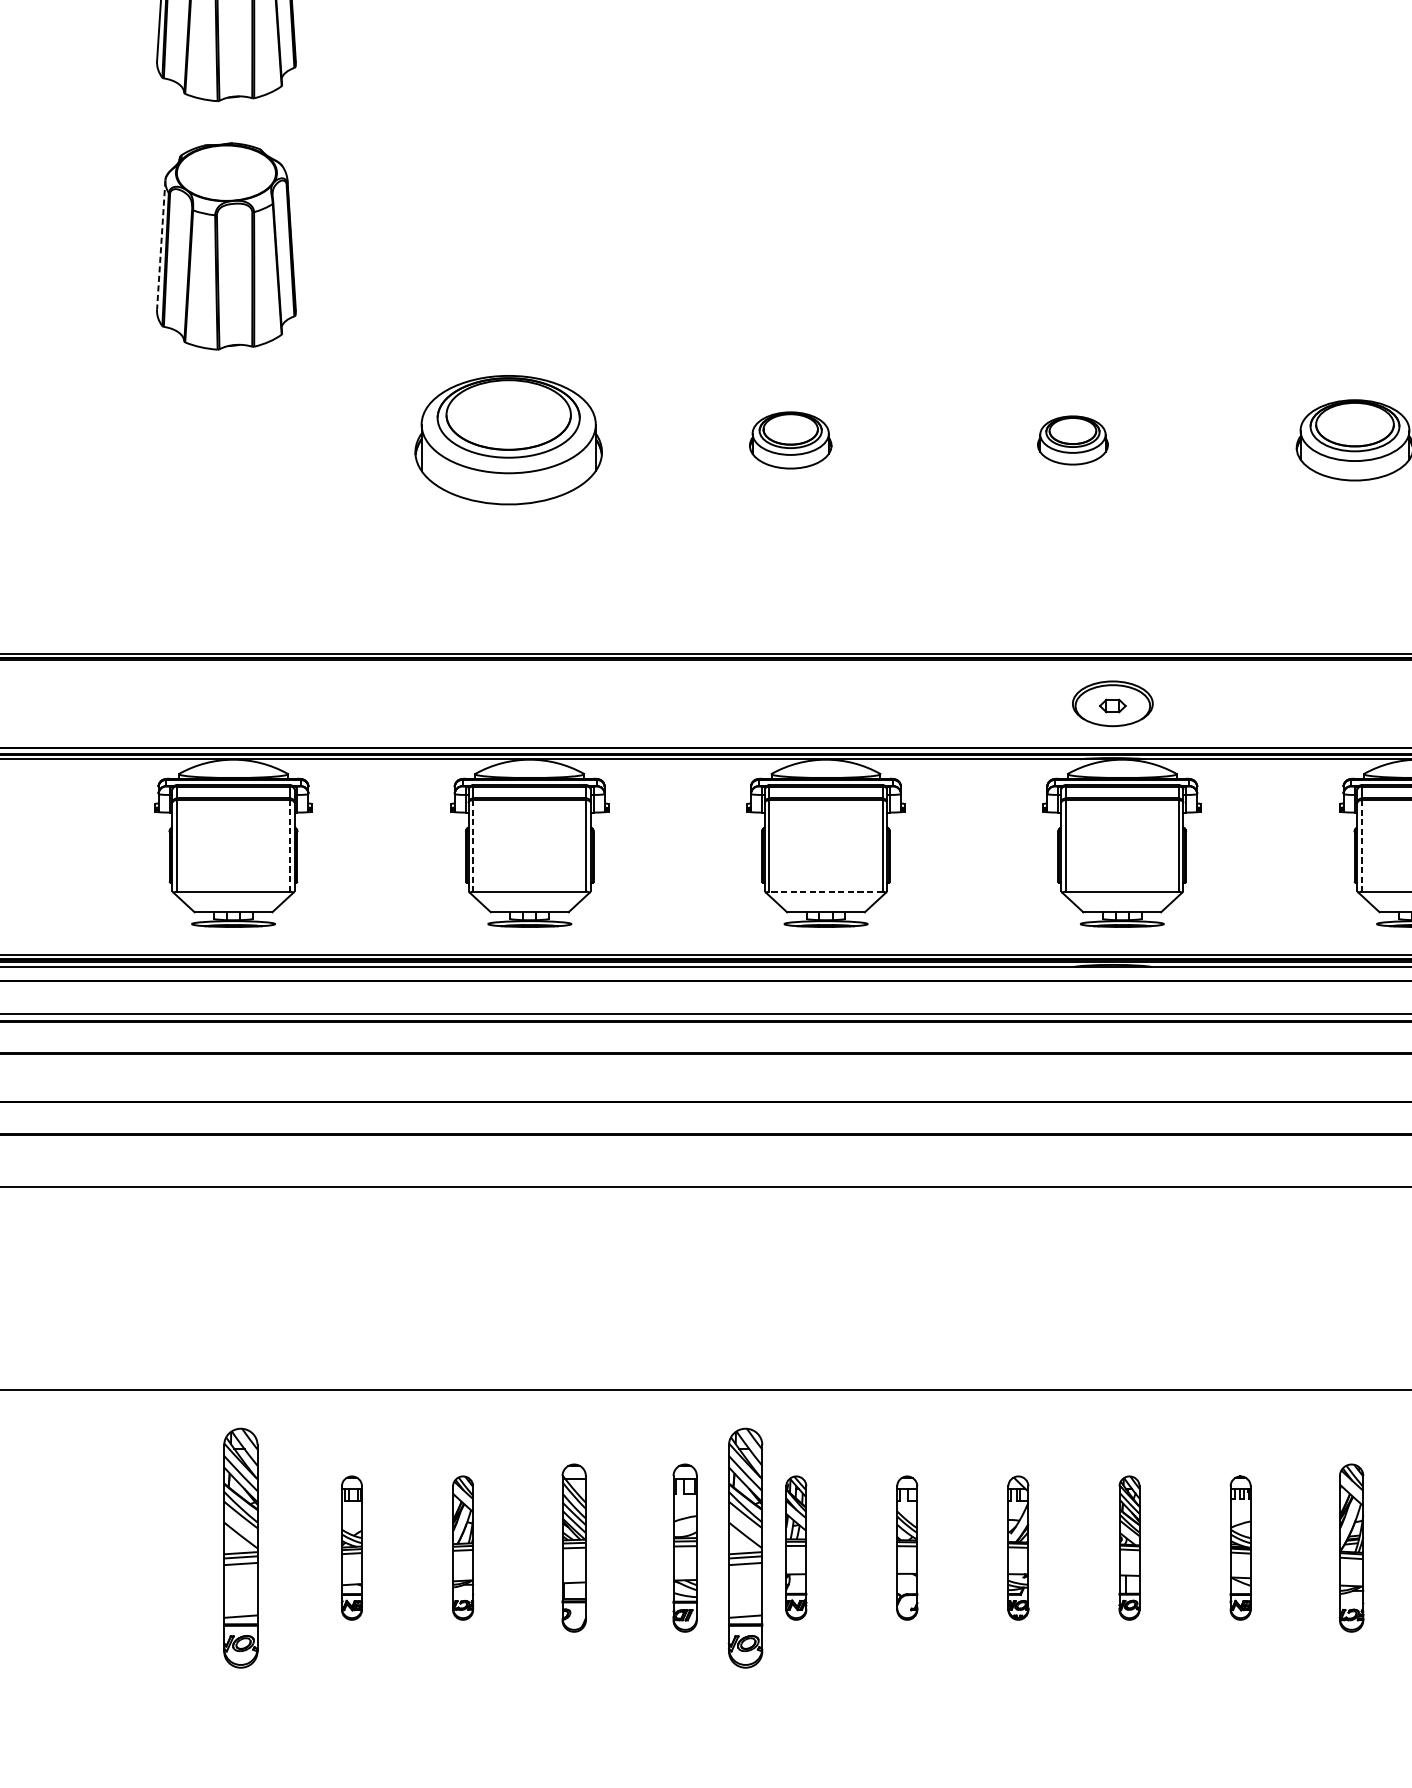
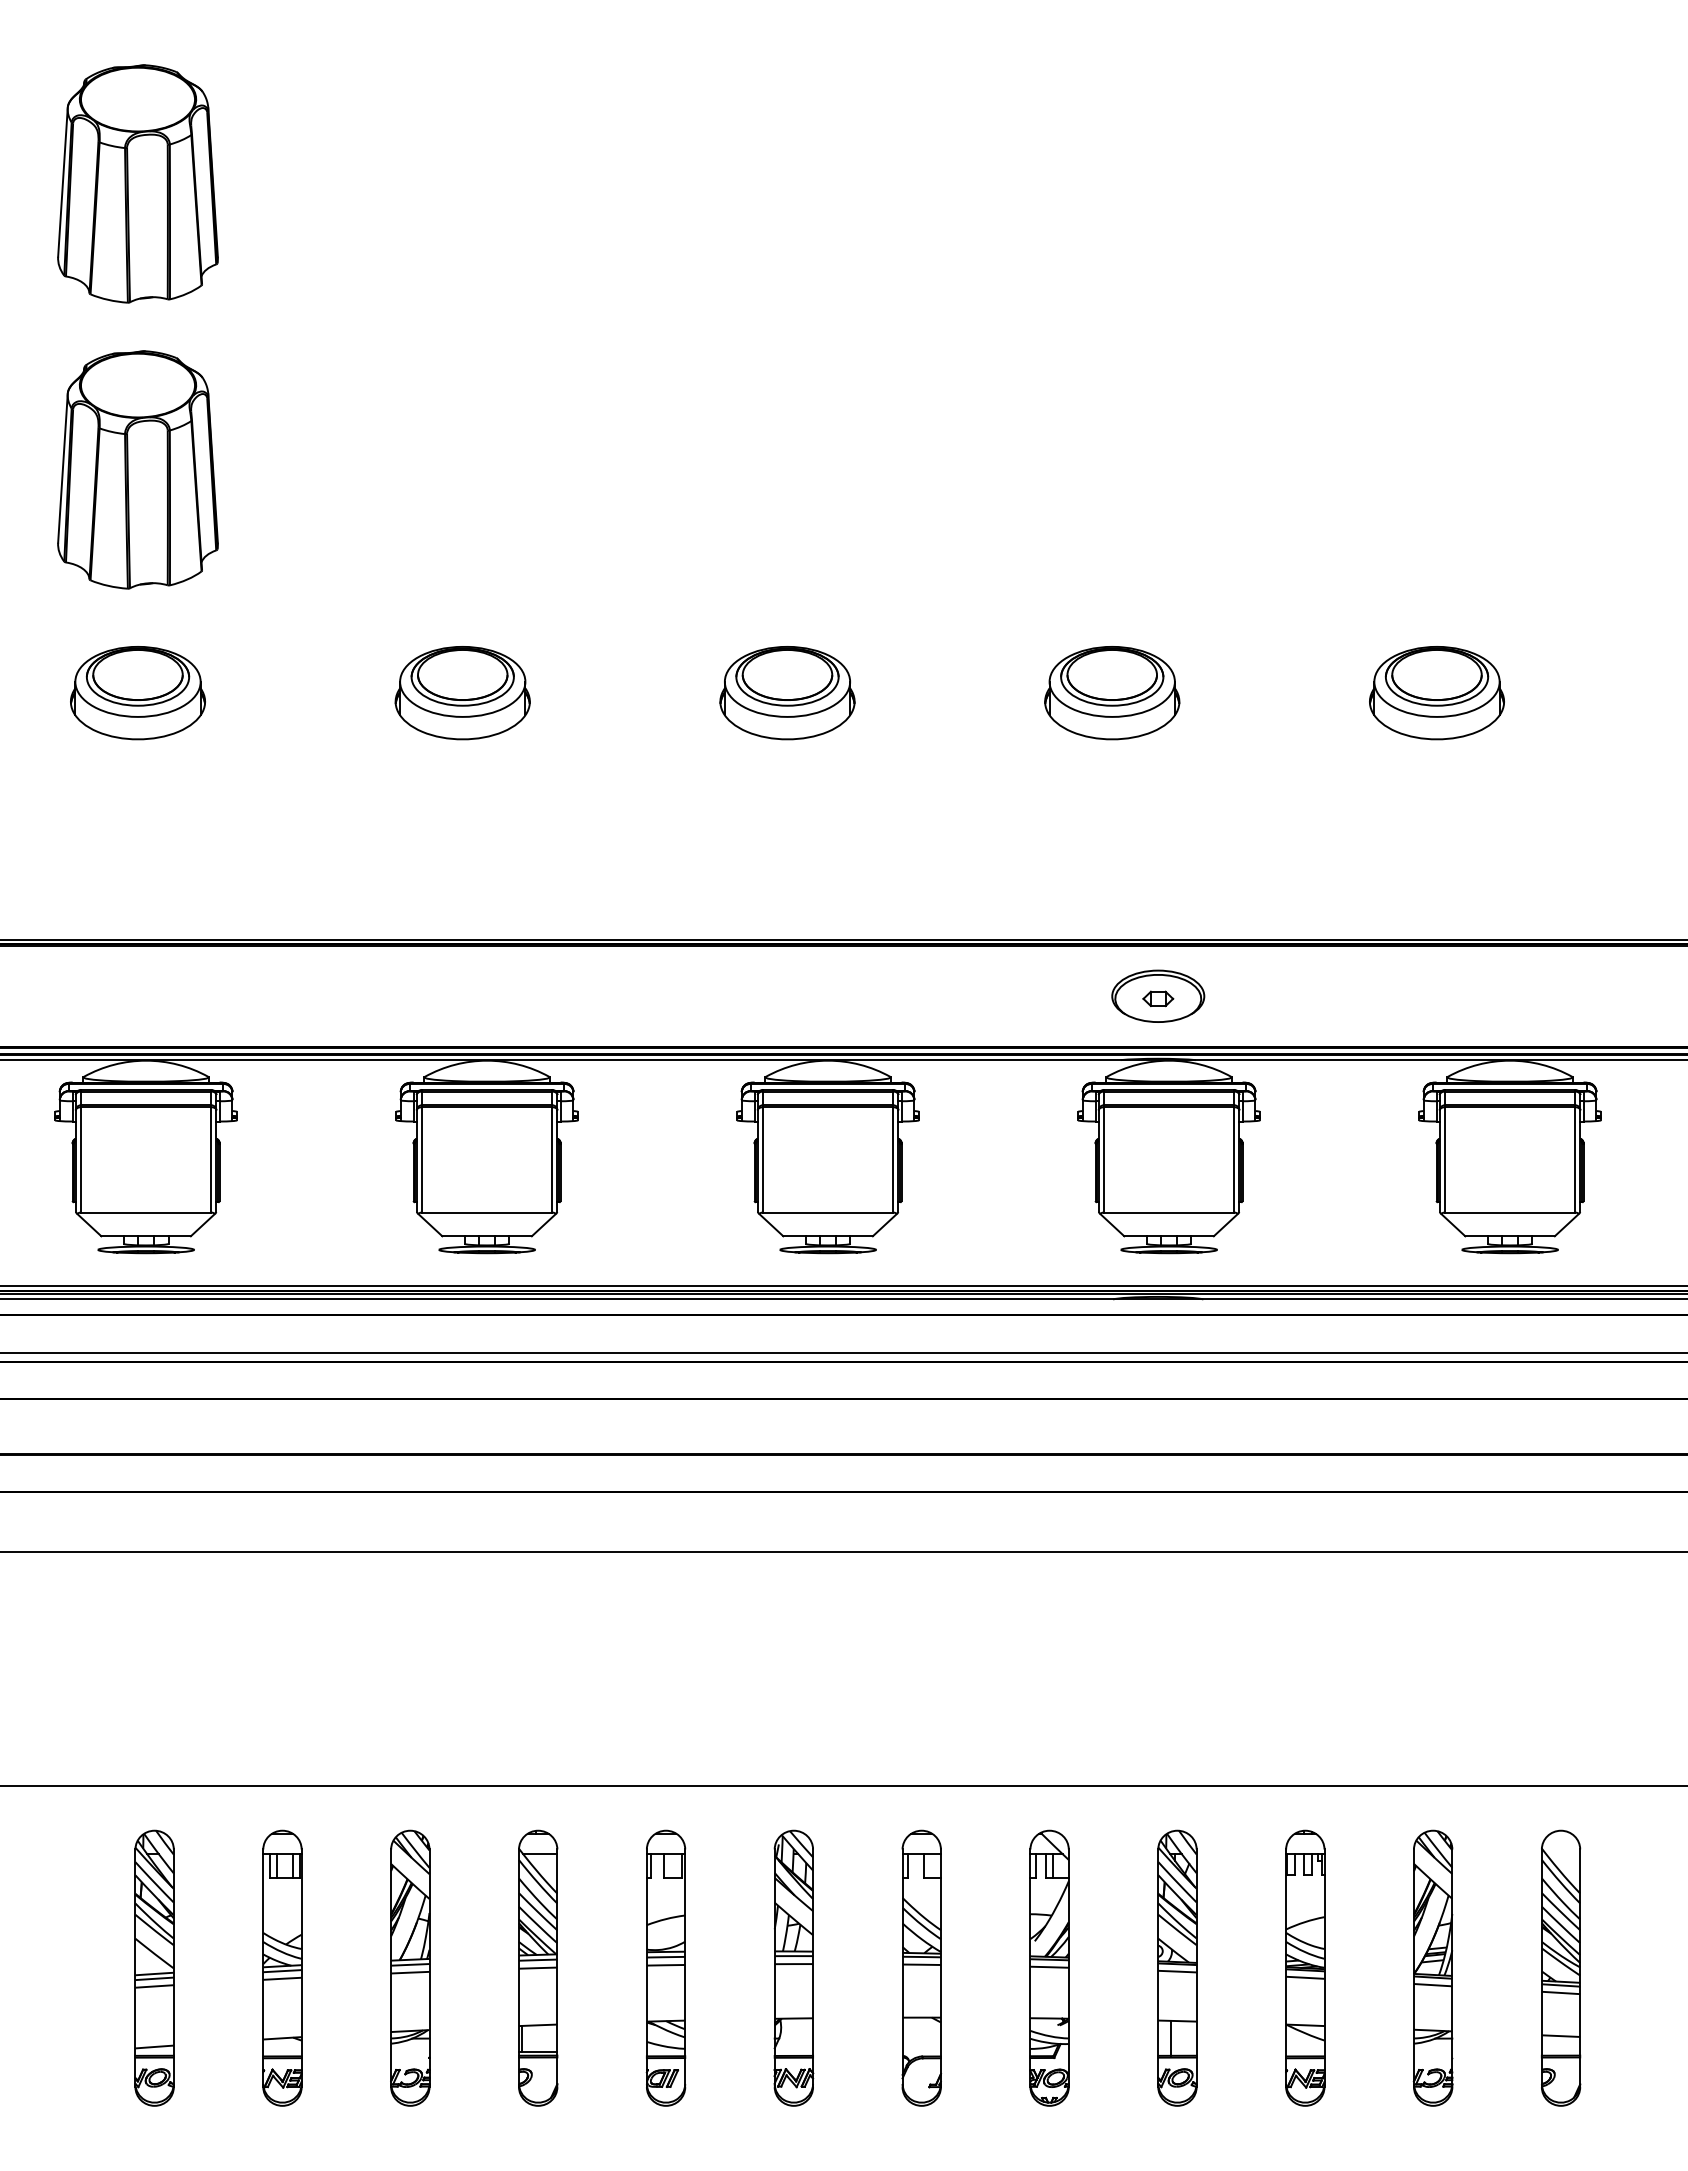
line: (160, 245) -> (62, 468), dashed -> solid
part: (226, 440) -> (137, 693), added
part: (508, 440) -> (462, 693), size x0.62
part: (790, 440) -> (787, 693), size x1.43
part: (1073, 440) -> (1112, 693), size x1.67
line: (290, 845) -> (211, 1159), dashed -> solid
line: (472, 845) -> (421, 1159), dashed -> solid
line: (1361, 845) -> (1444, 1159), dashed -> solid
line: (825, 891) -> (827, 1212), dashed -> solid
part: (351, 1547) -> (282, 1967), size x1.67
part: (463, 1547) -> (410, 1967), size x1.67
part: (574, 1547) -> (538, 1967), size x1.43
part: (684, 1547) -> (665, 1967), size x1.43
part: (745, 1547) -> (735, 1967), removed
part: (795, 1547) -> (793, 1967), size x1.67
part: (907, 1547) -> (921, 1967), size x1.67
part: (1018, 1547) -> (1049, 1967), size x1.67
part: (1129, 1547) -> (1177, 1967), size x1.67
part: (1240, 1547) -> (1305, 1967), size x1.67
part: (1351, 1547) -> (1432, 1967), size x1.43

